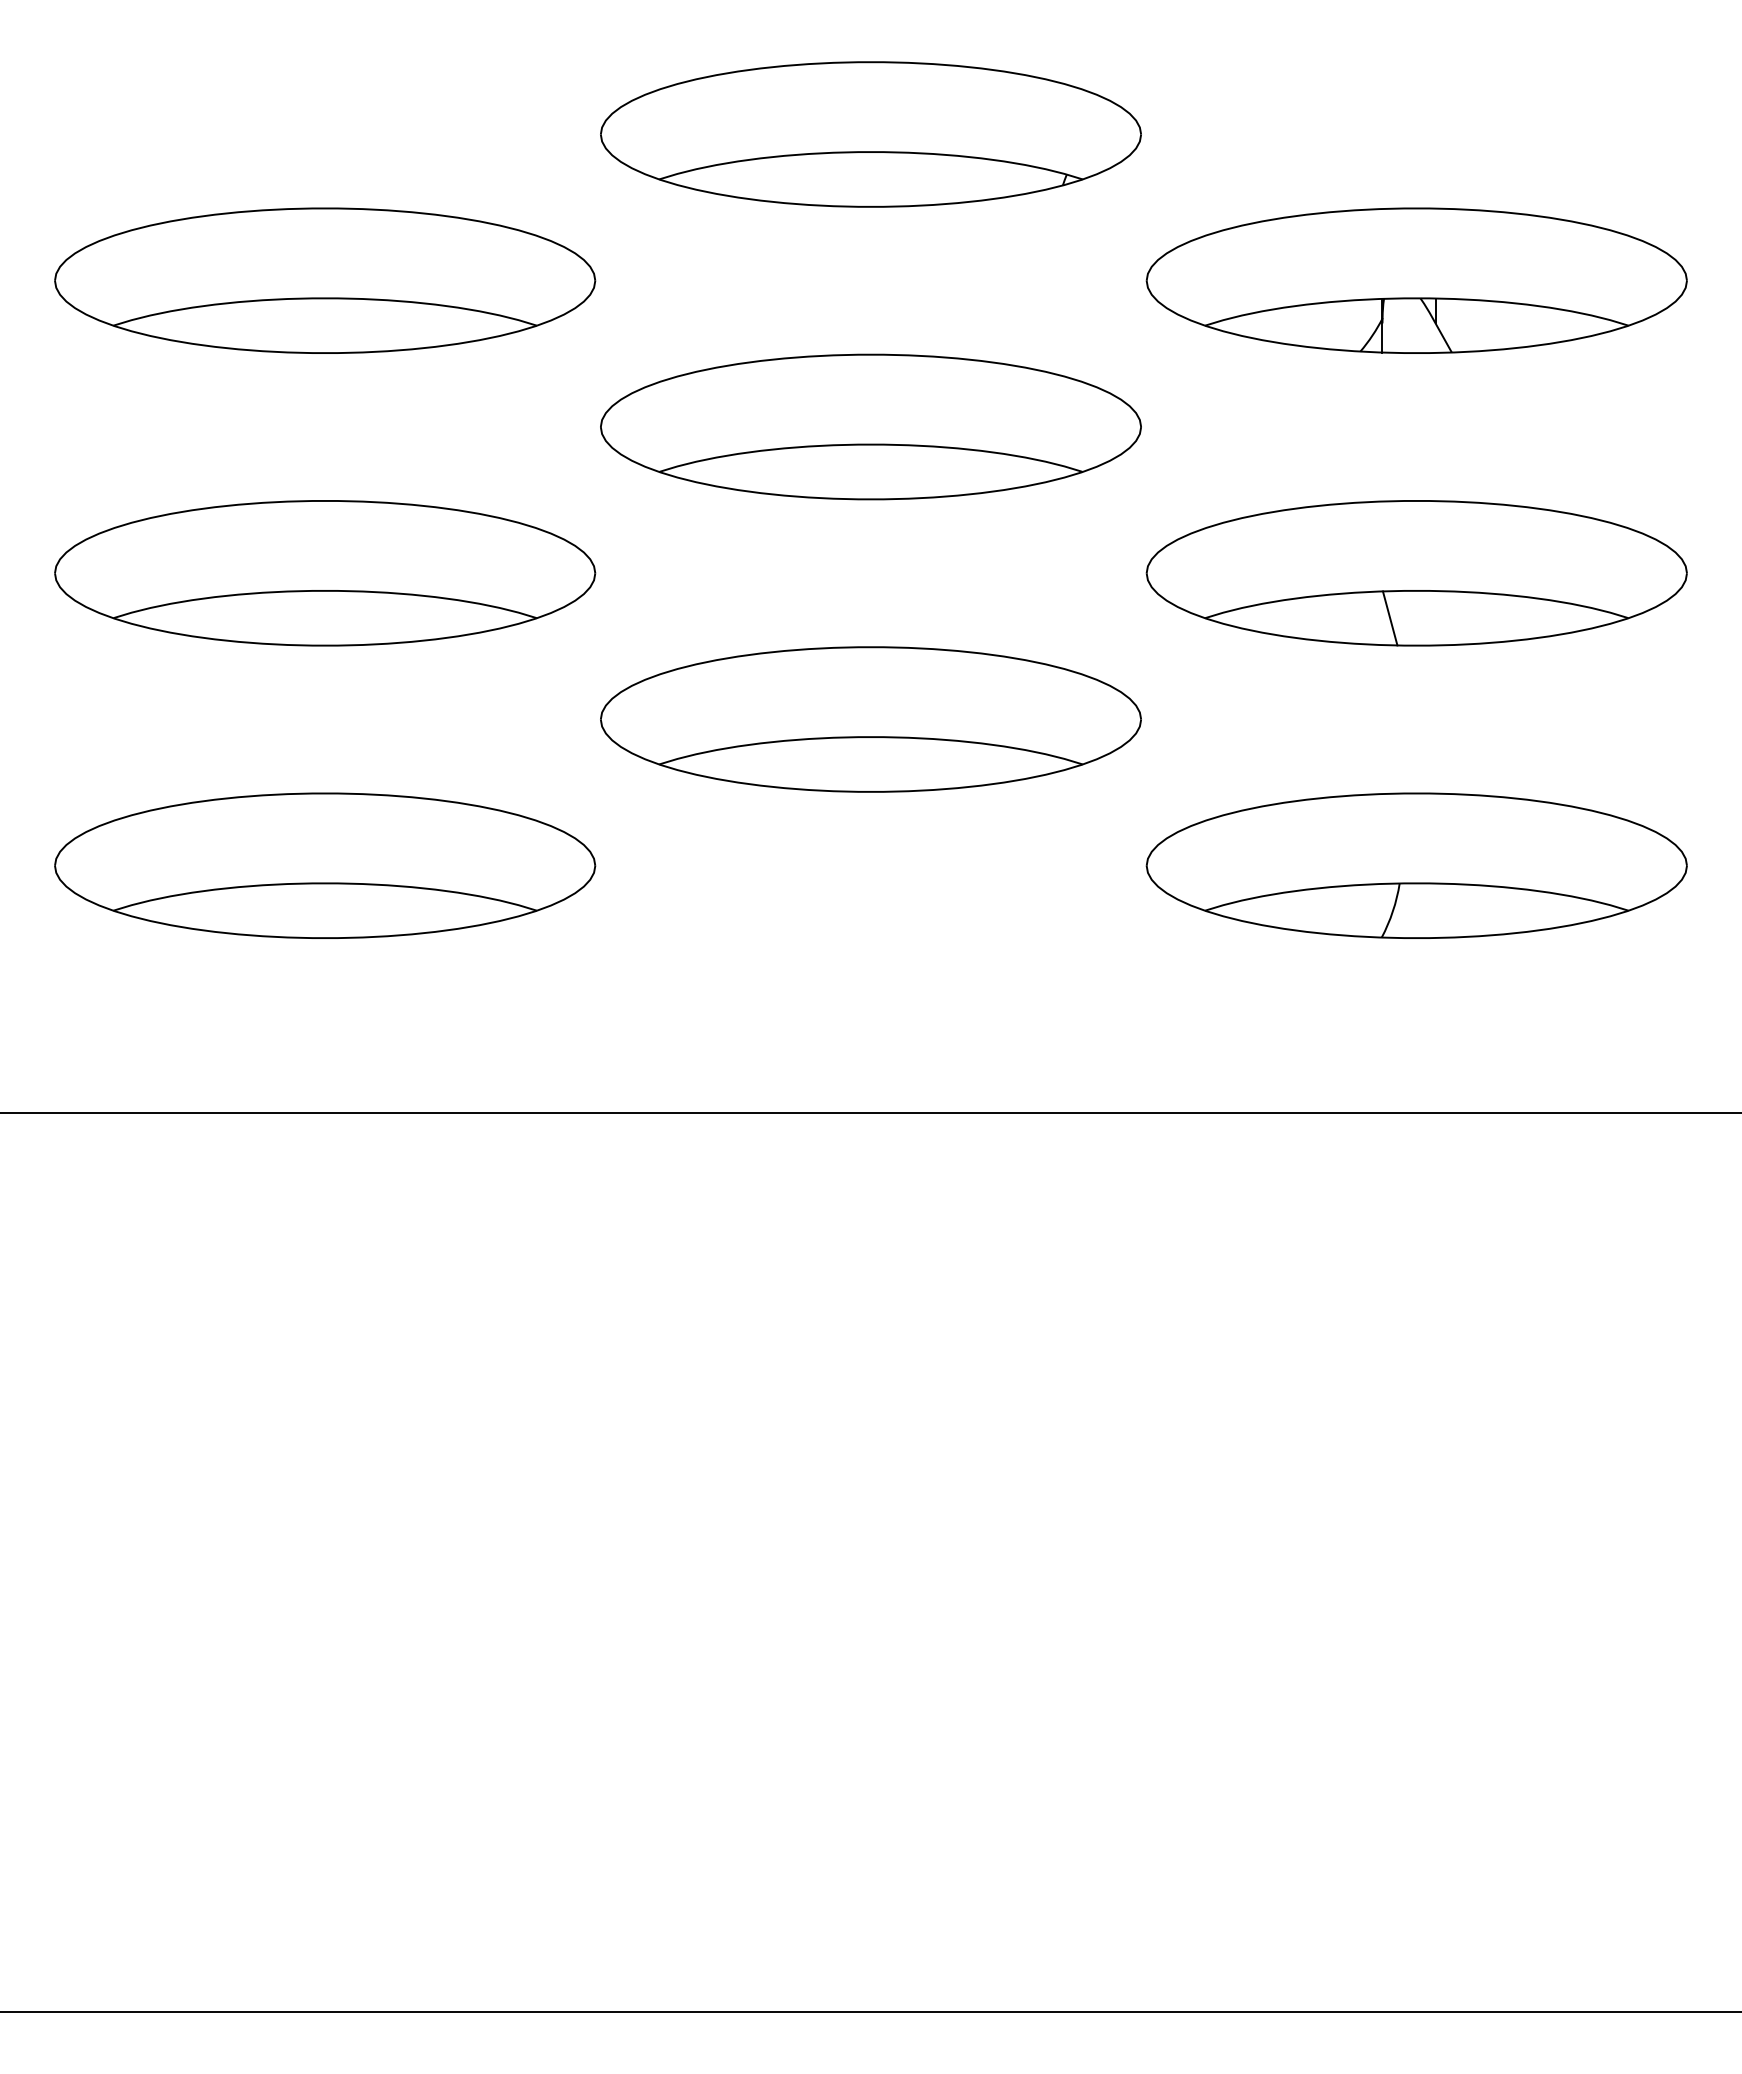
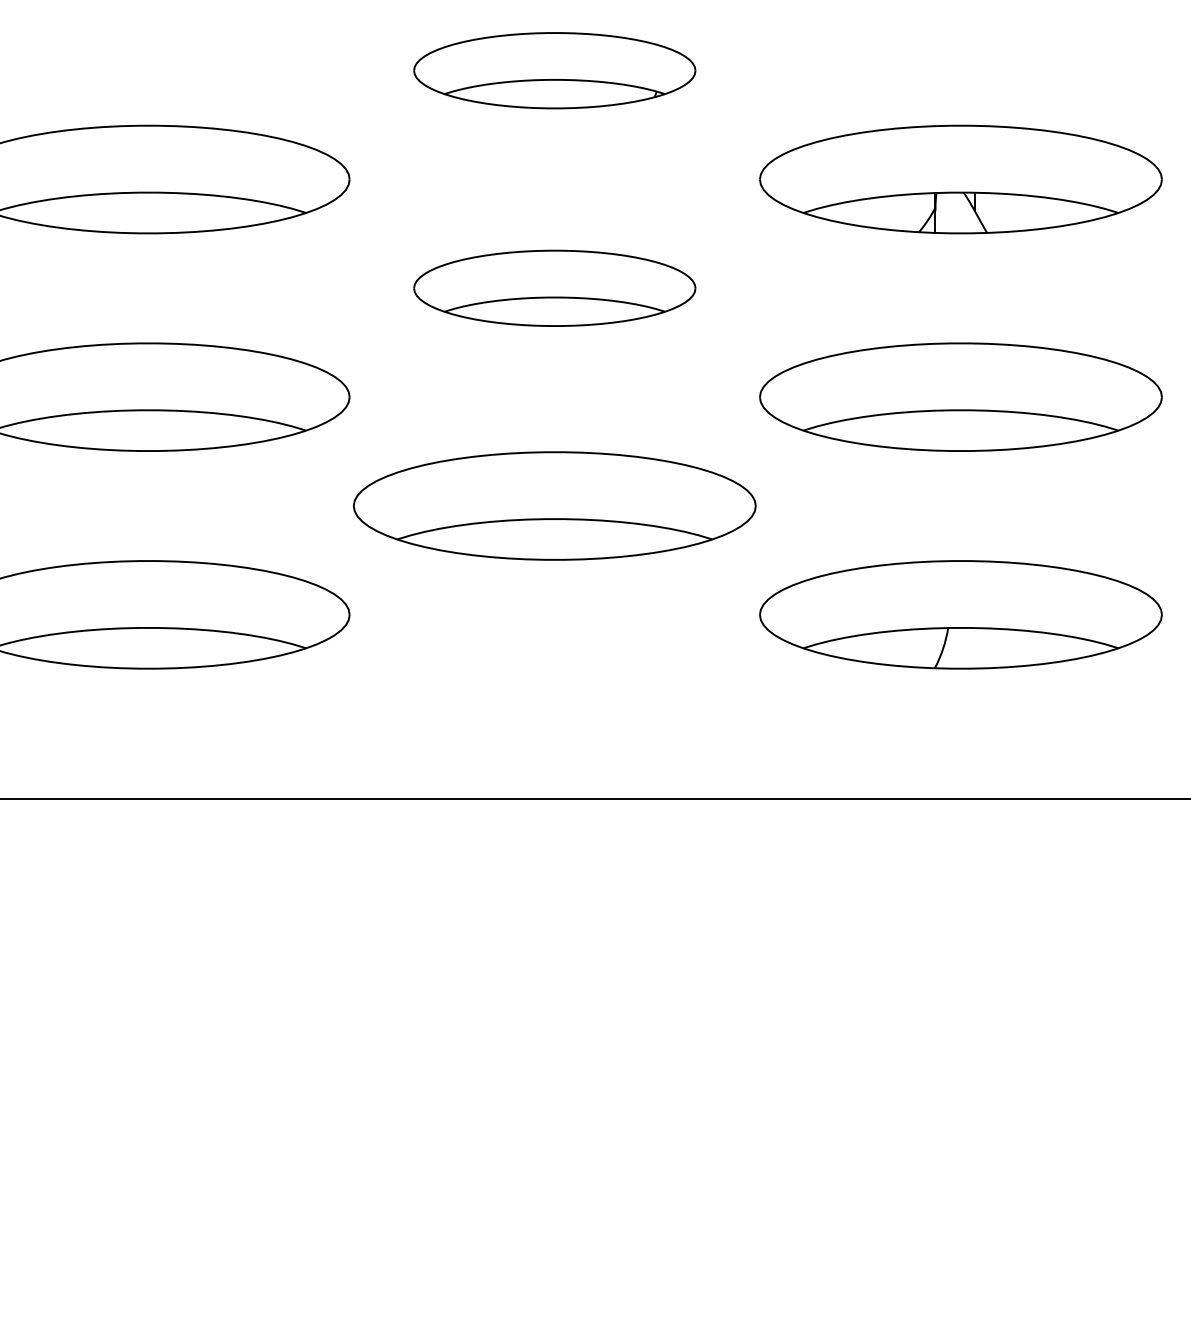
part: (870, 134) -> (554, 70), size x0.7
part: (870, 426) -> (554, 287), size x0.7
line: (1389, 618) -> (940, 430), removed

